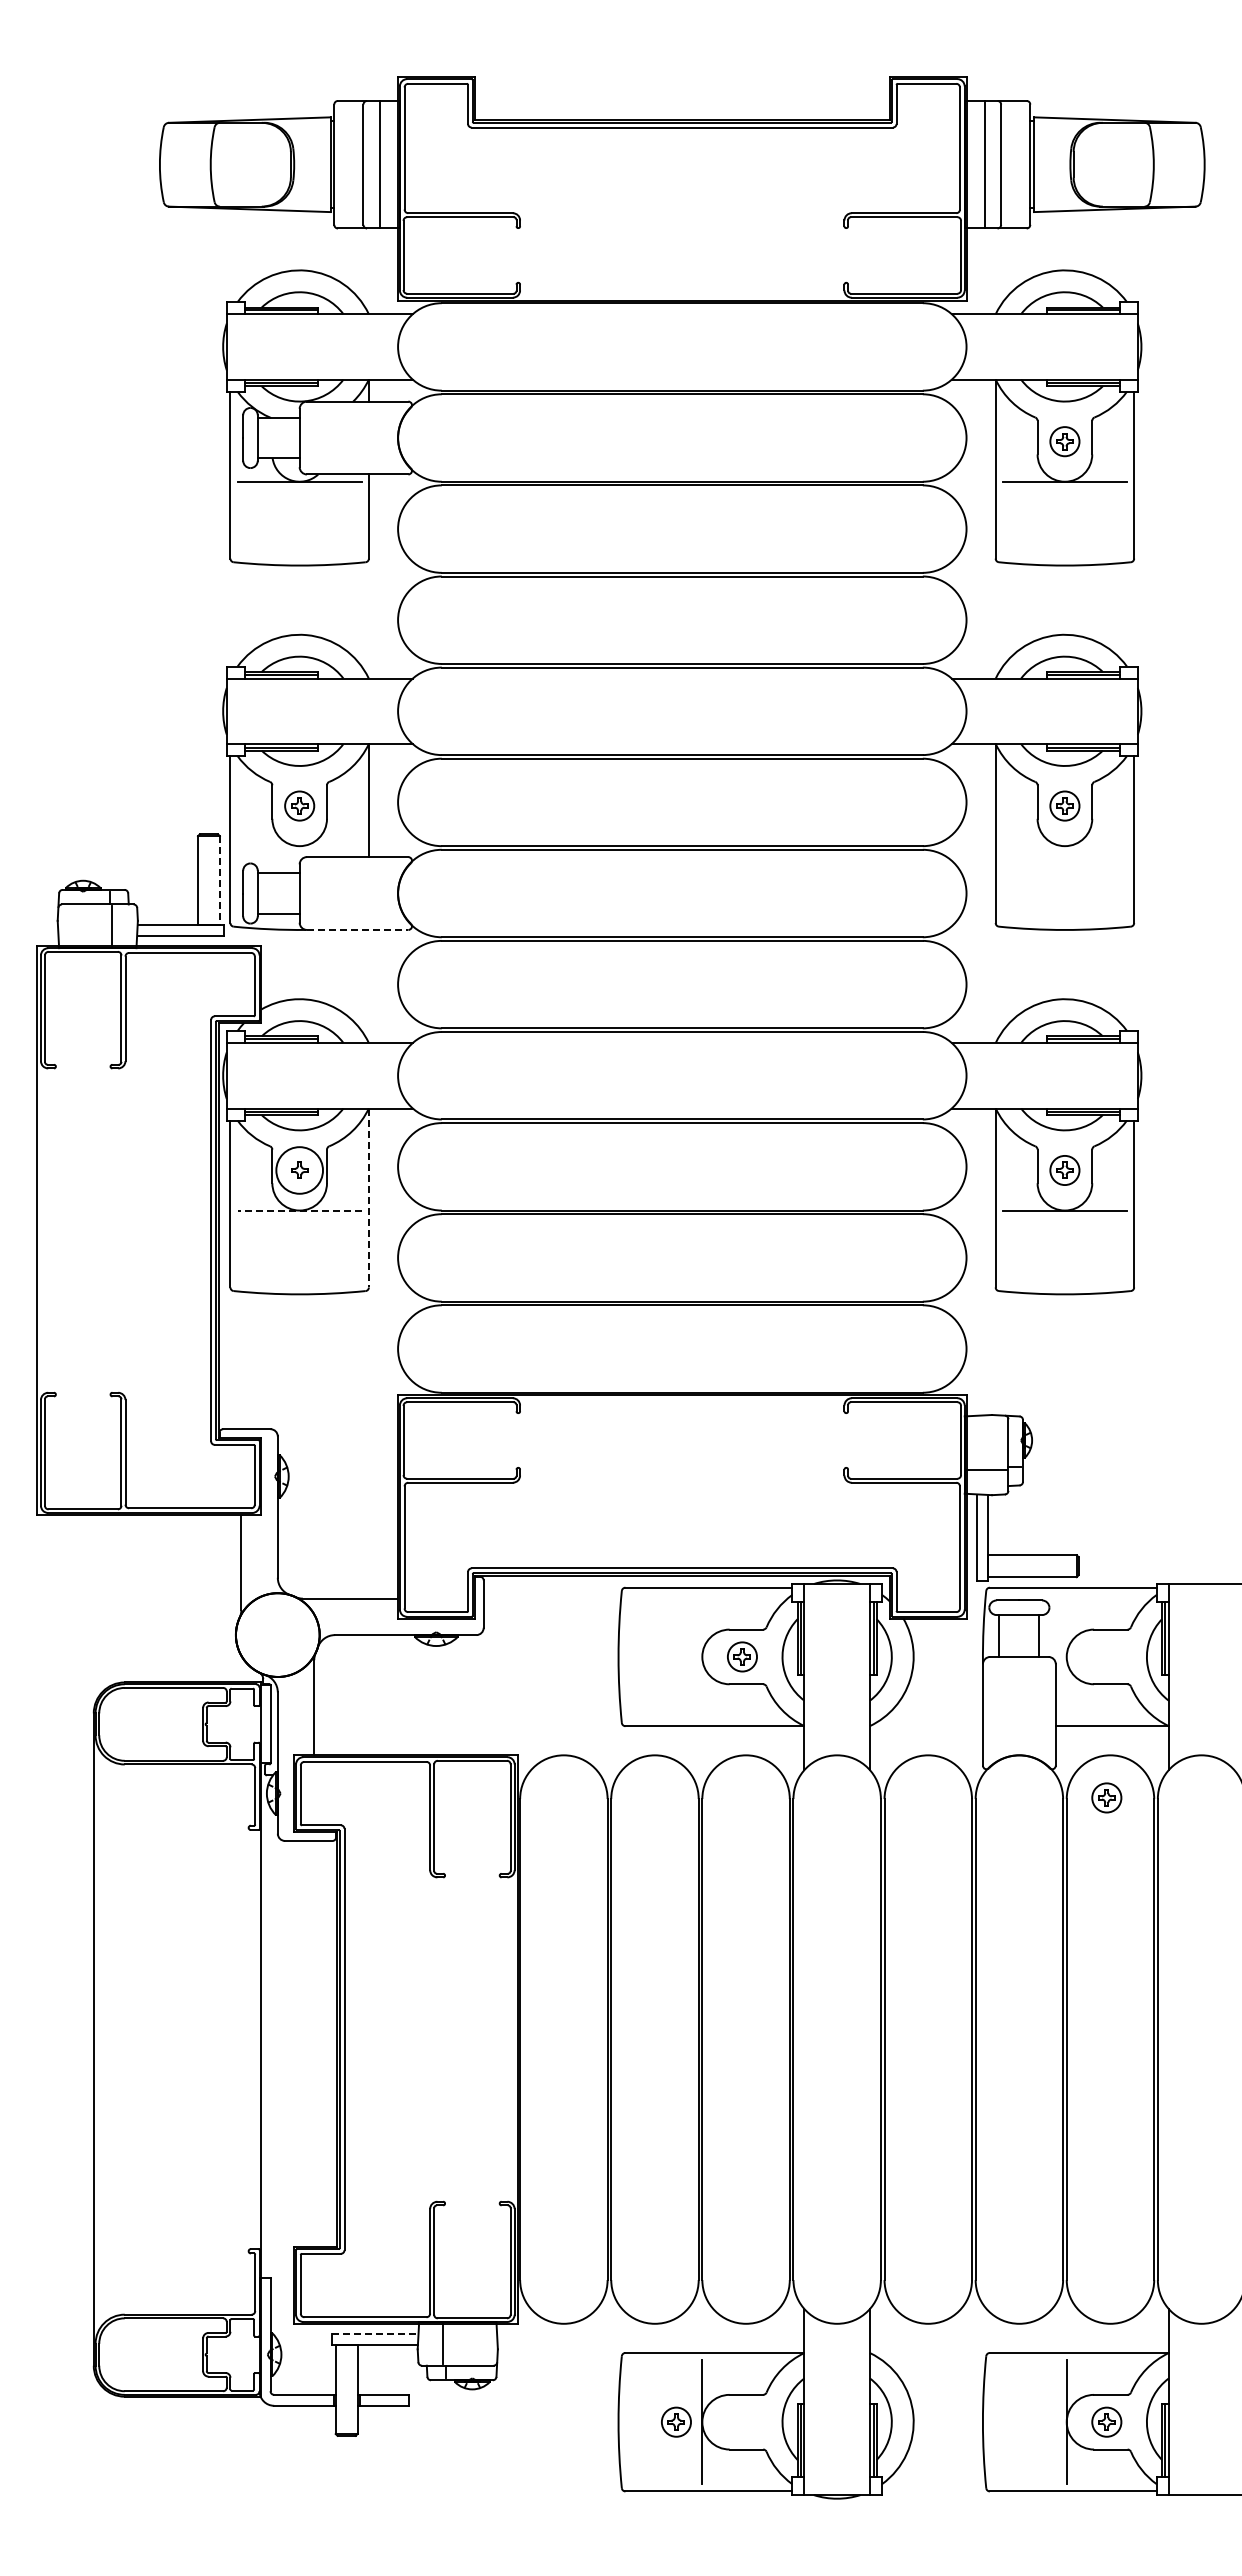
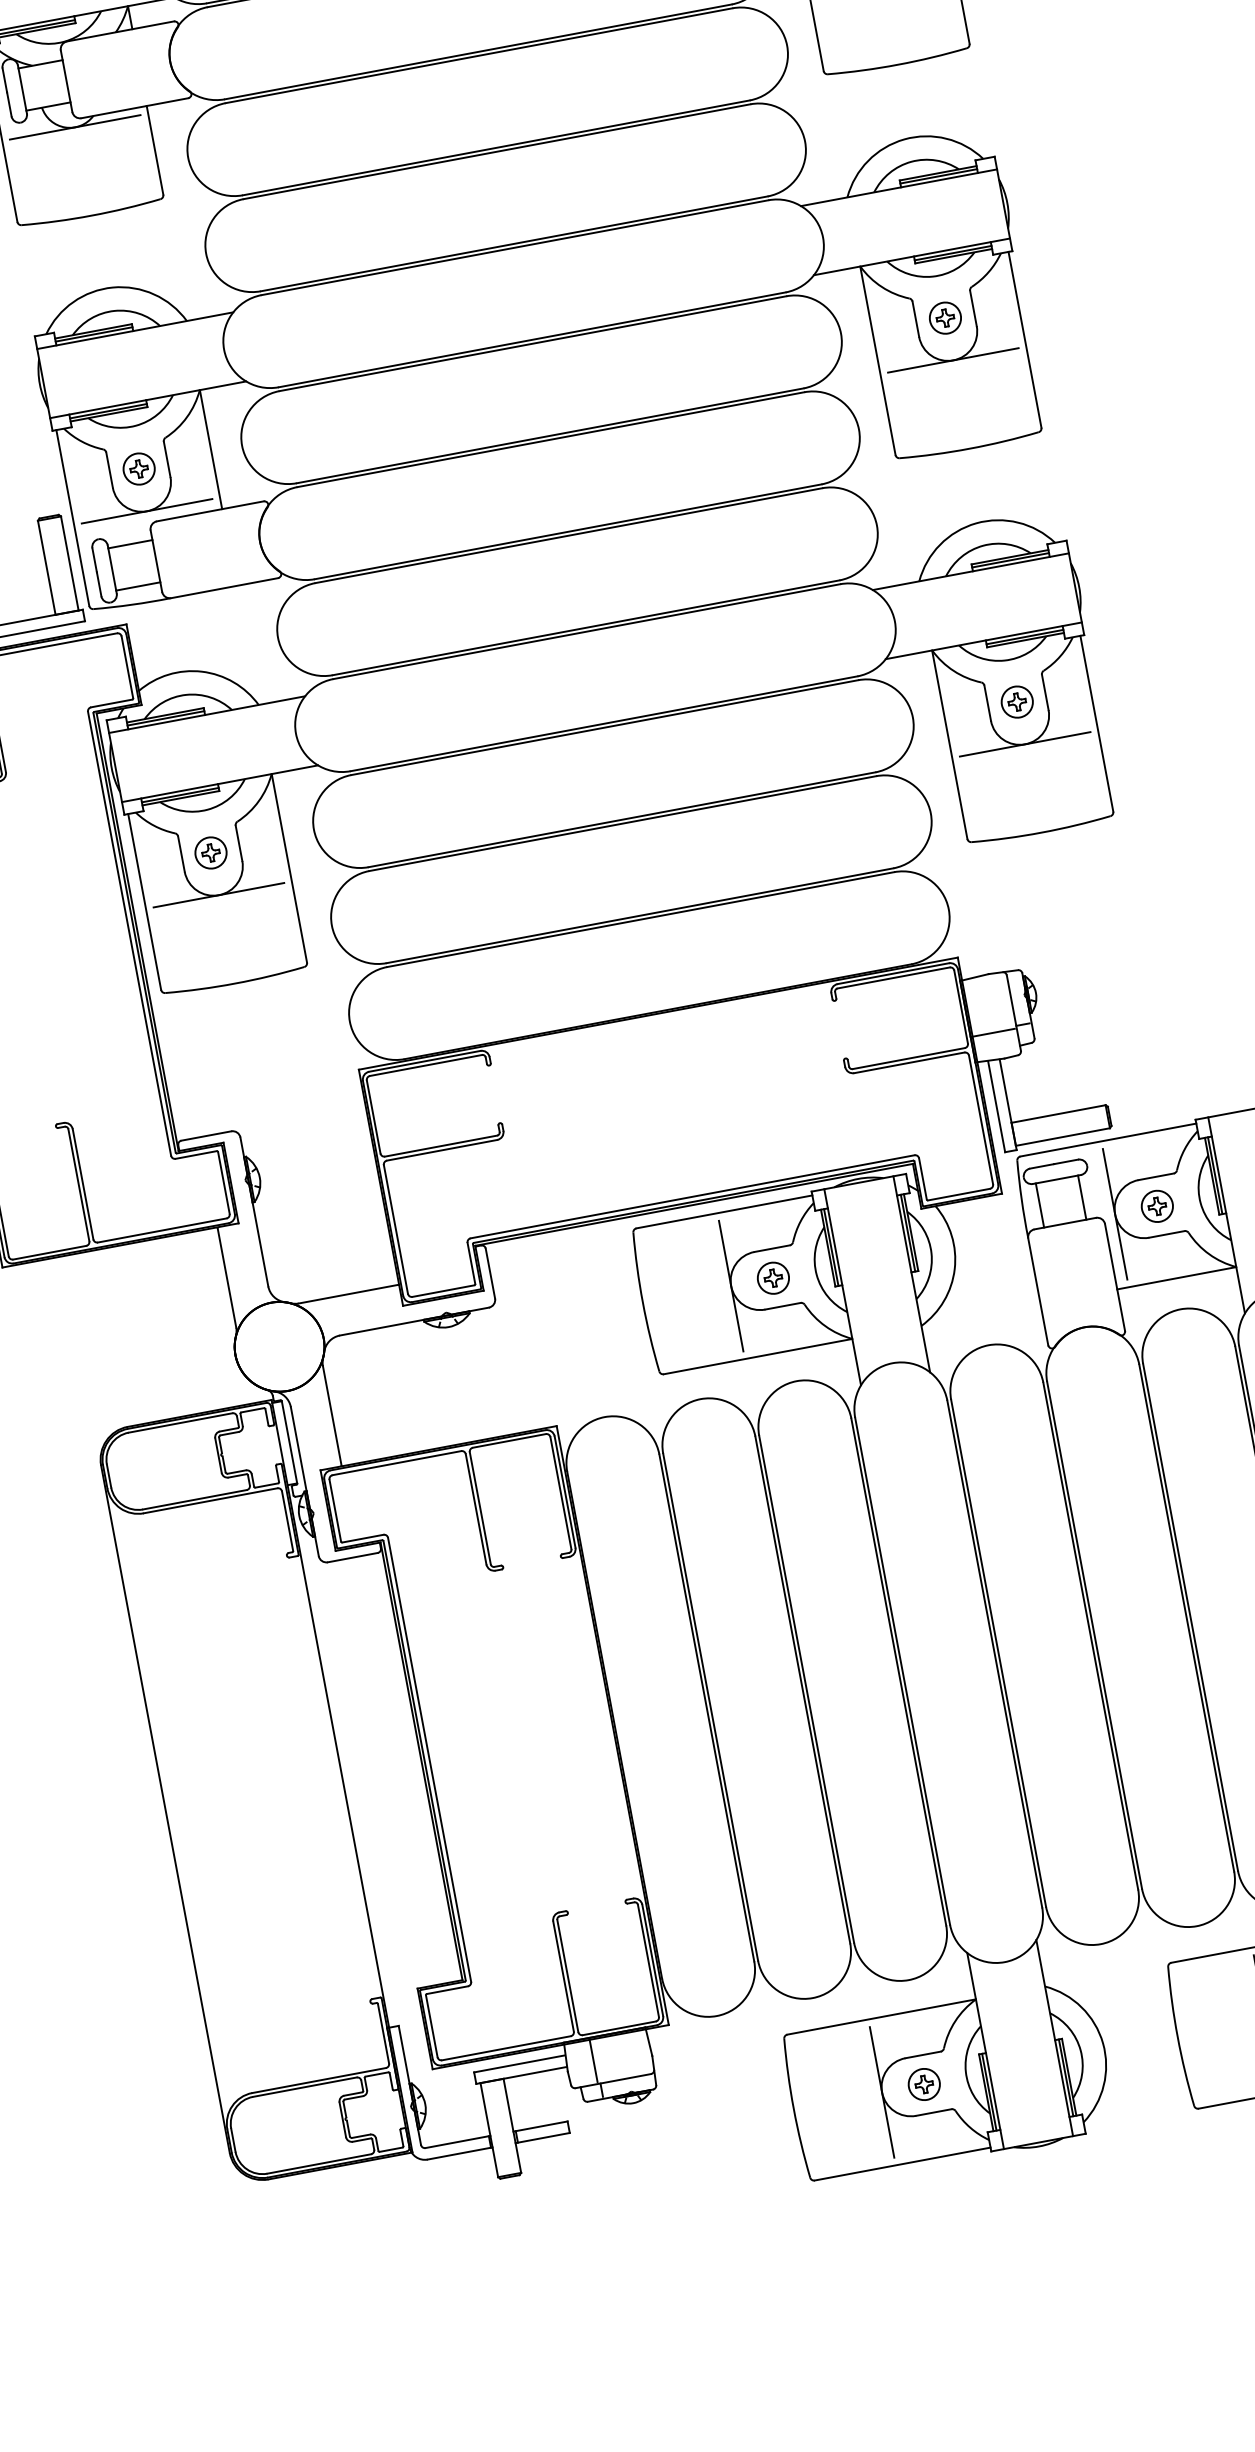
line: (299, 846) -> (146, 511), added
line: (1064, 846) -> (952, 360), added
line: (219, 880) -> (69, 563), dashed -> solid
line: (357, 929) -> (224, 587), dashed -> solid
circle: (299, 1170) -> (210, 853), size x0.62
line: (368, 1198) -> (289, 868), dashed -> solid
line: (299, 1210) -> (218, 895), dashed -> solid
line: (702, 1656) -> (731, 1285), added
line: (1066, 1656) -> (1114, 1213), added
part: (1106, 1797) -> (1156, 1205), moved
line: (374, 2333) -> (519, 2063), dashed -> solid
part: (676, 2421) -> (924, 2083), moved

